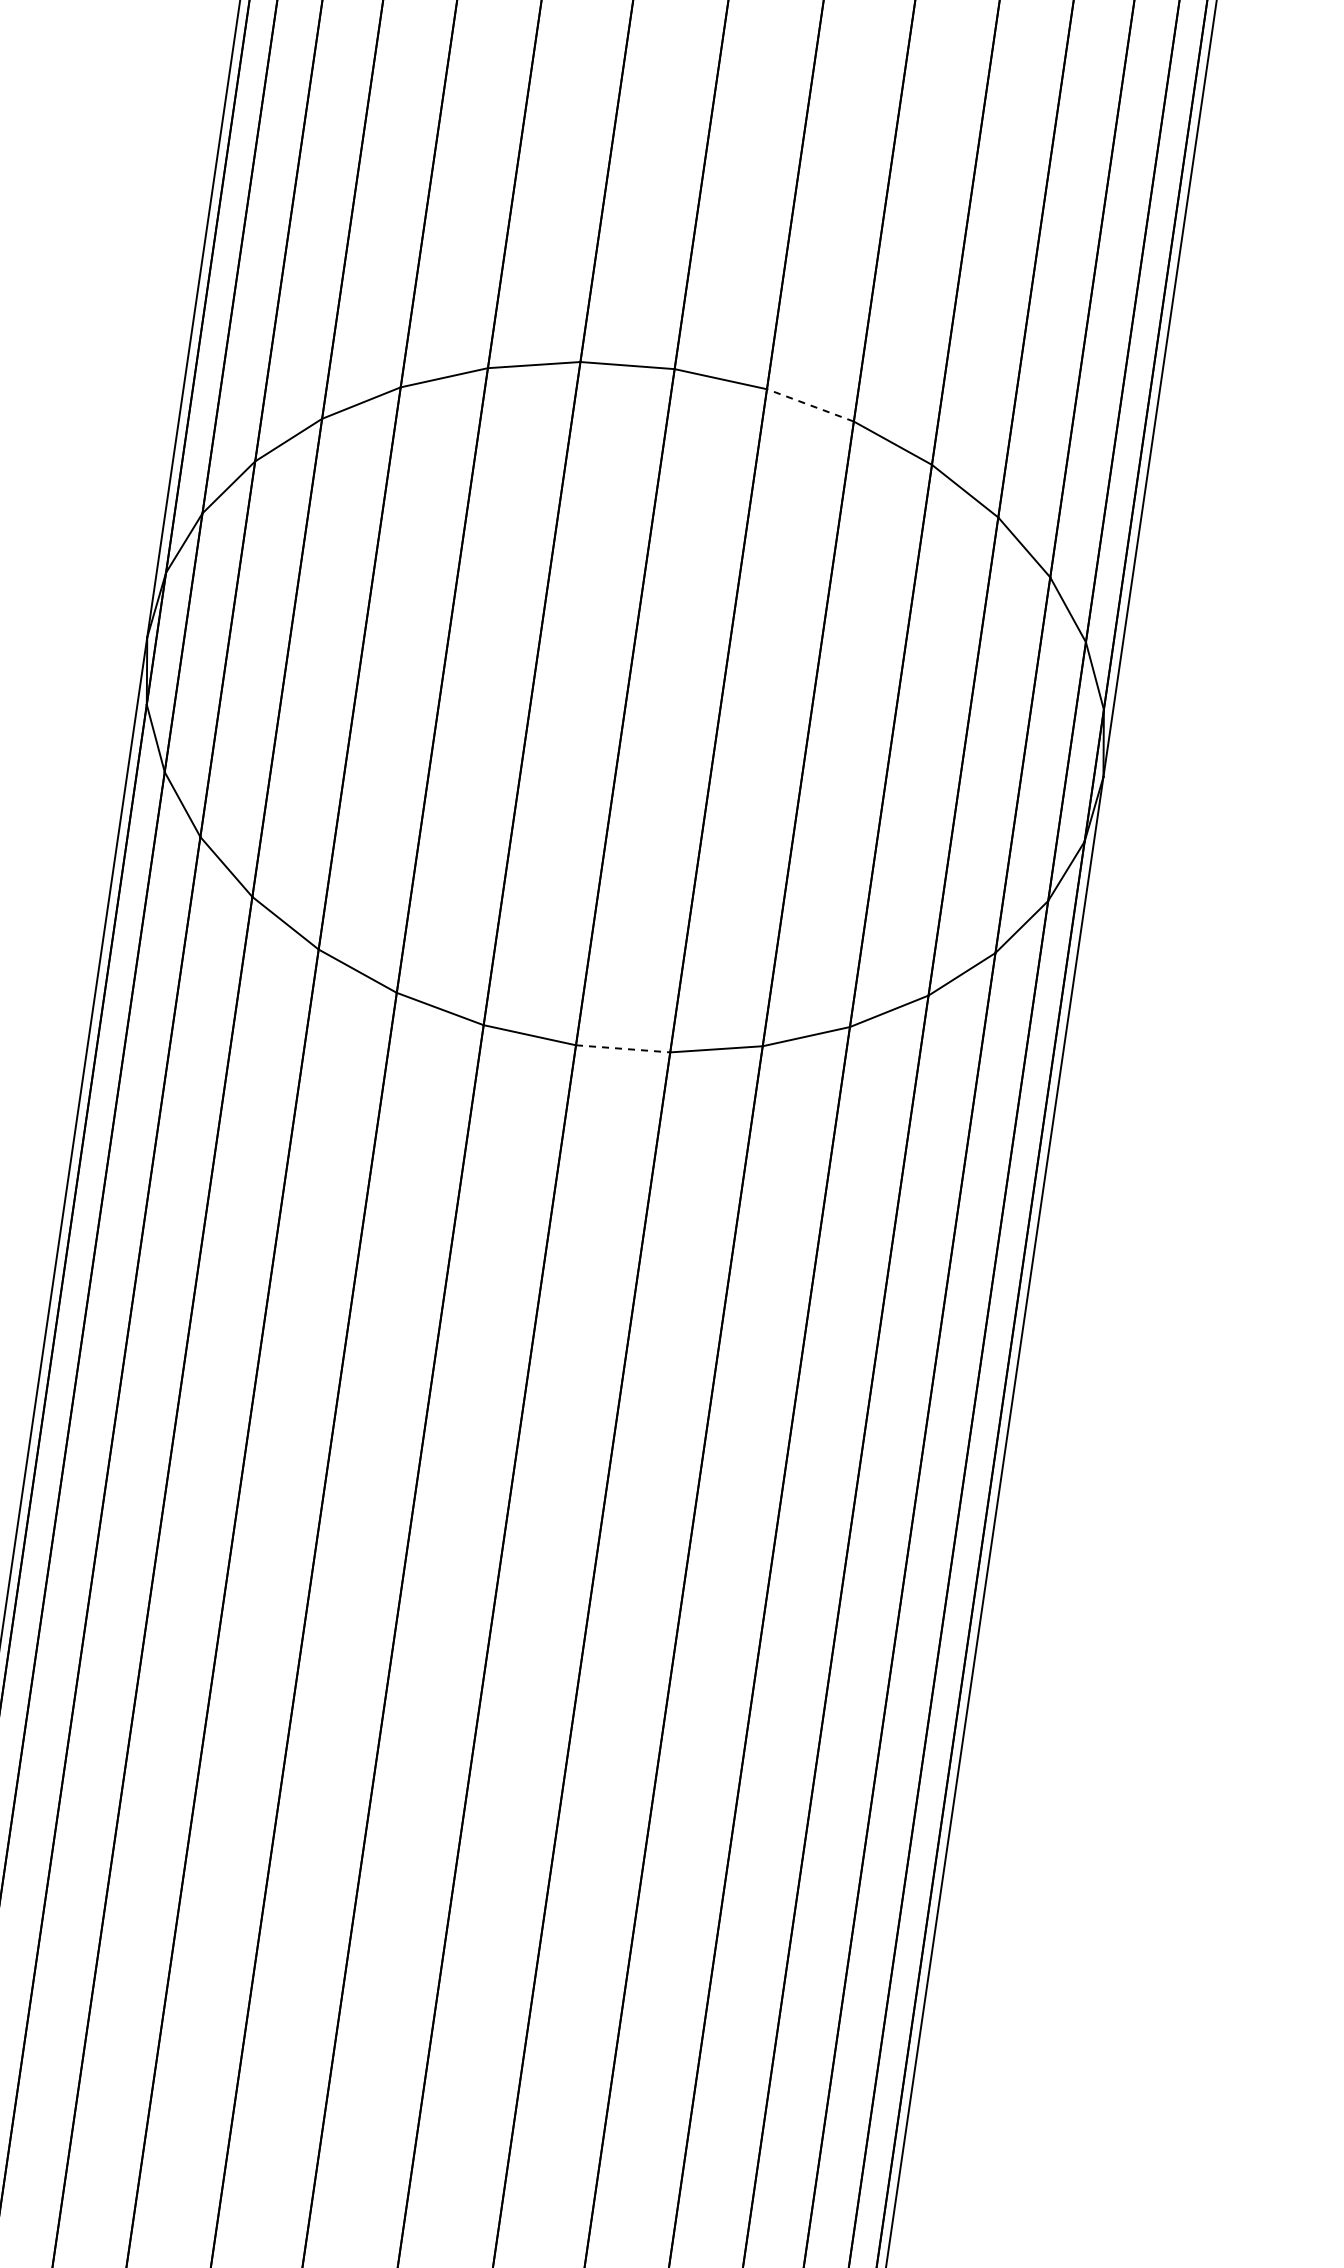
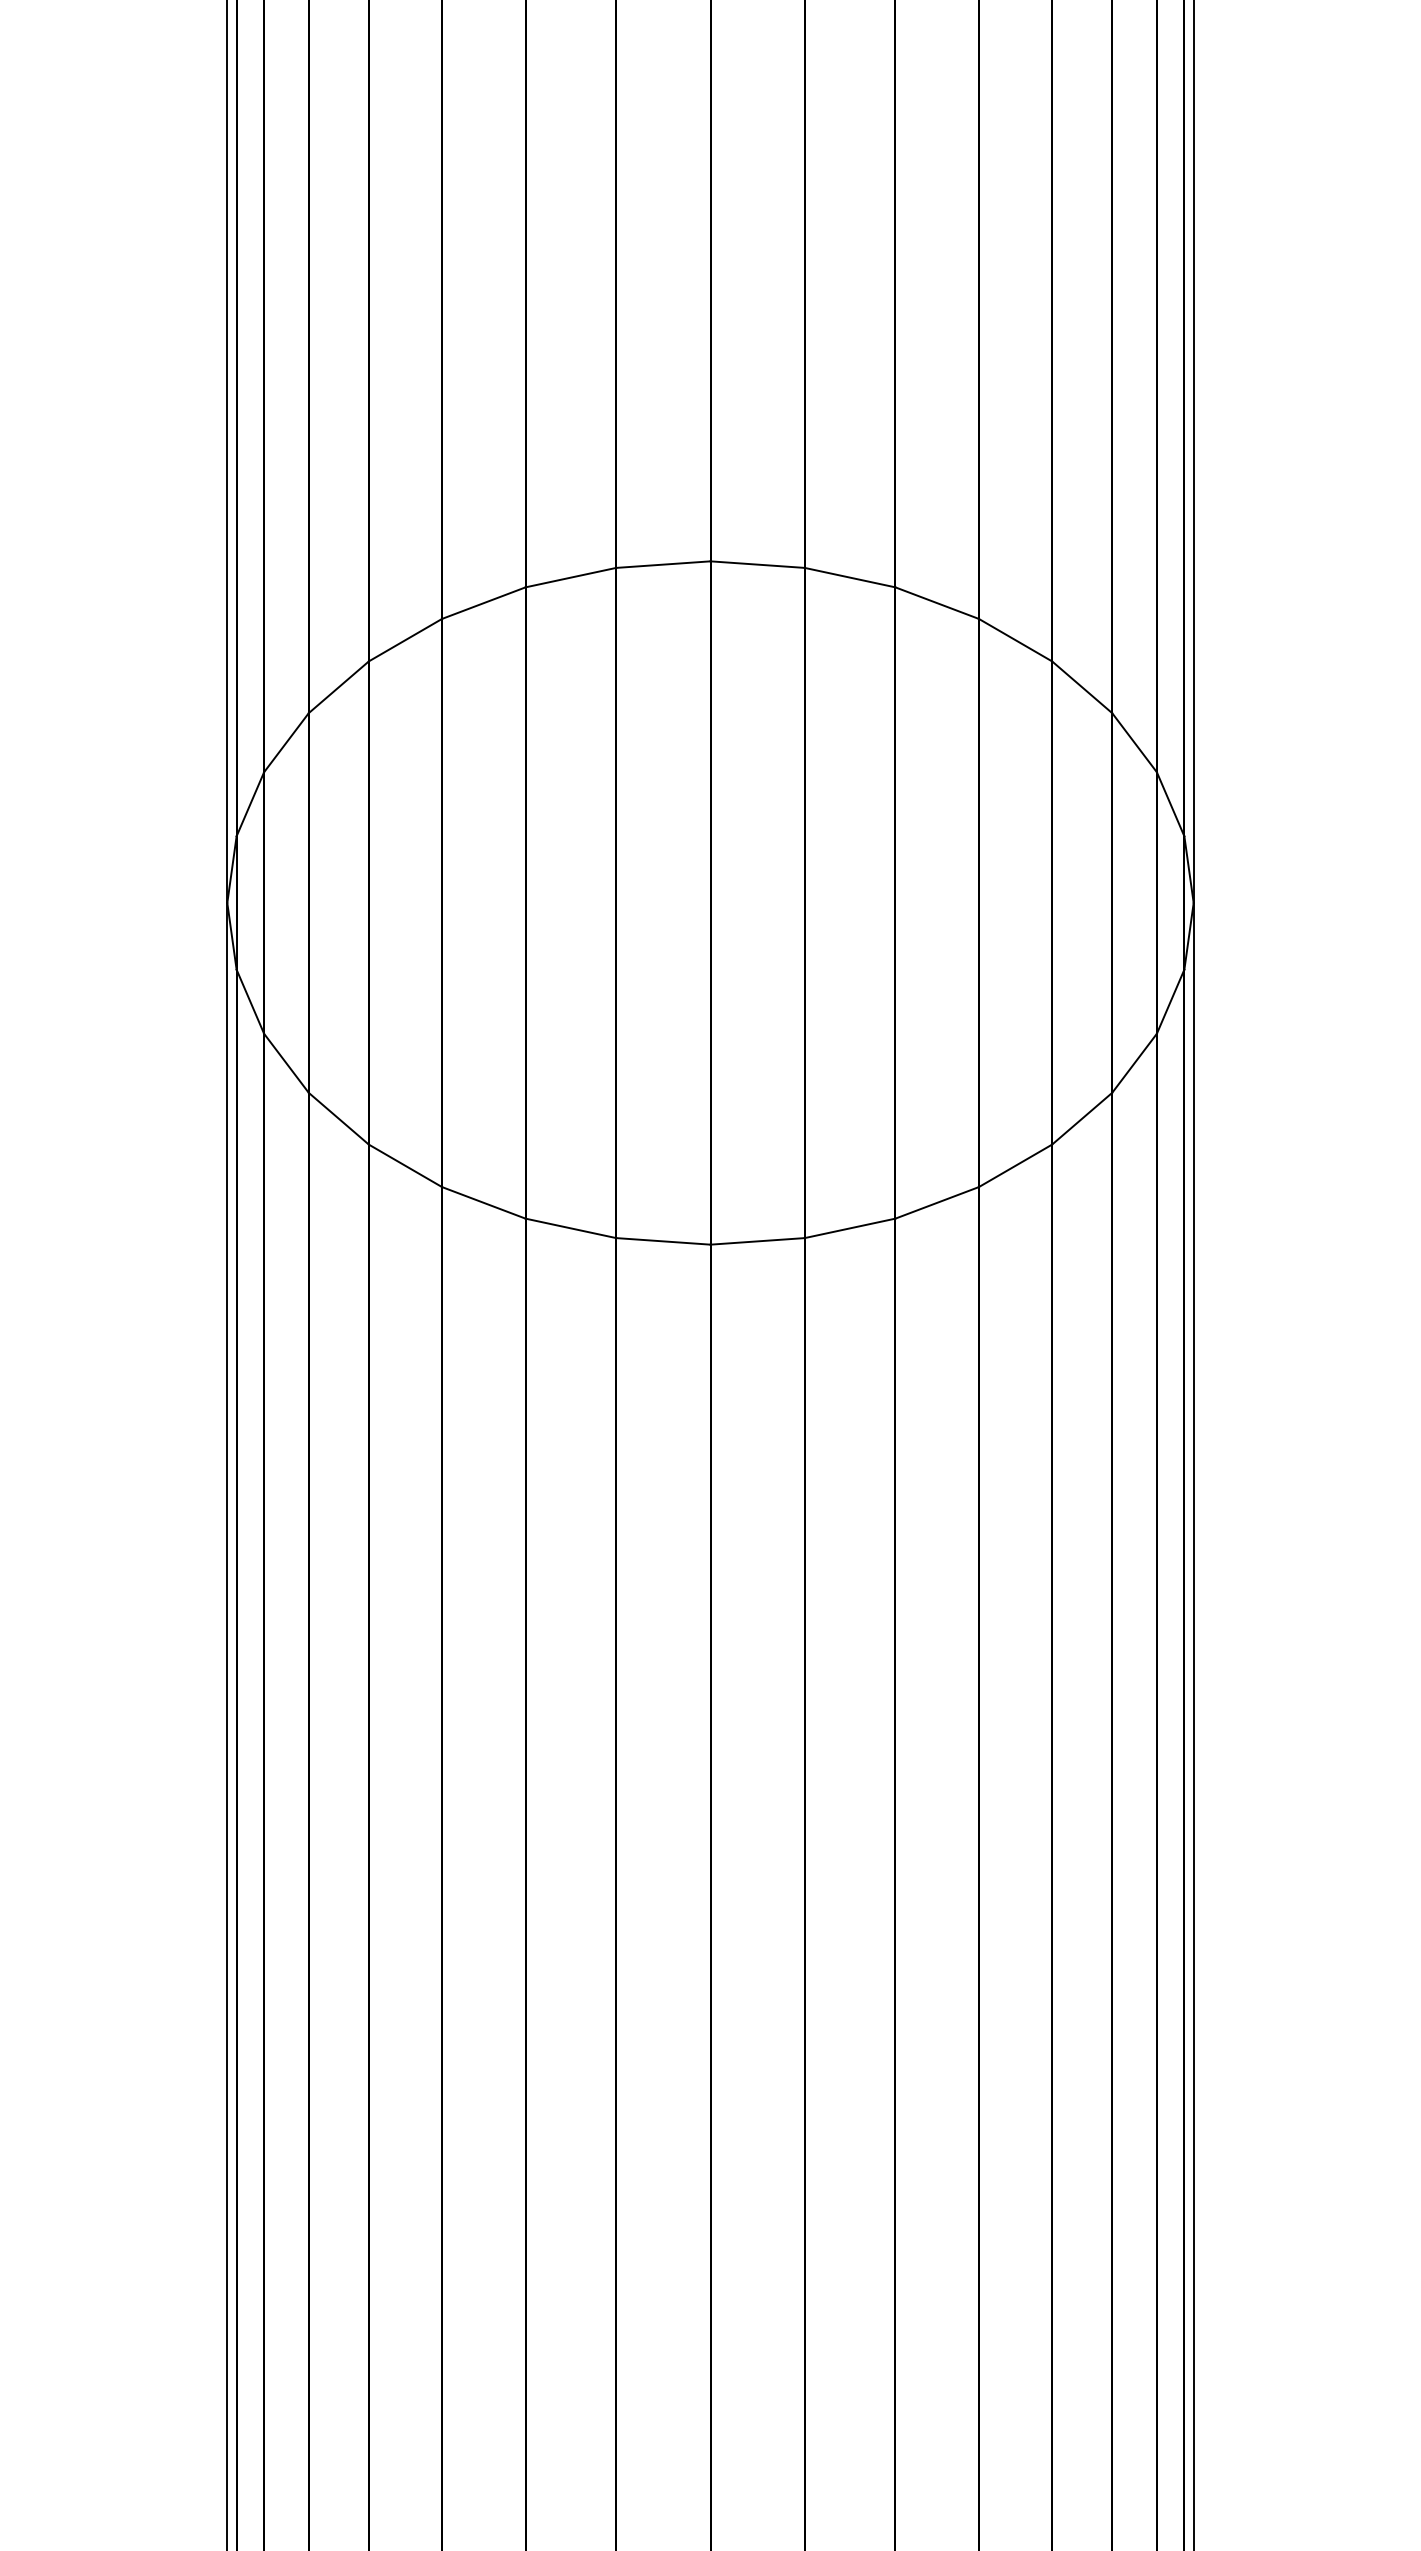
line: (809, 405) -> (849, 577), dashed -> solid
line: (623, 1049) -> (758, 1241), dashed -> solid

